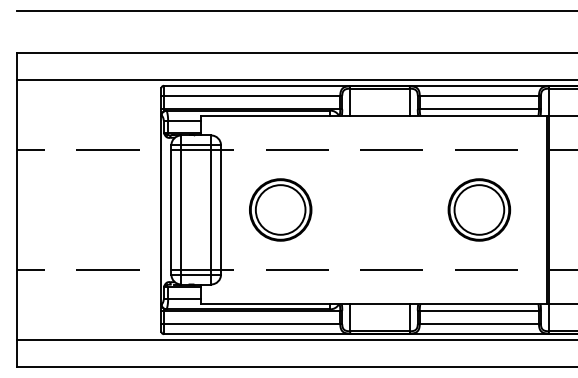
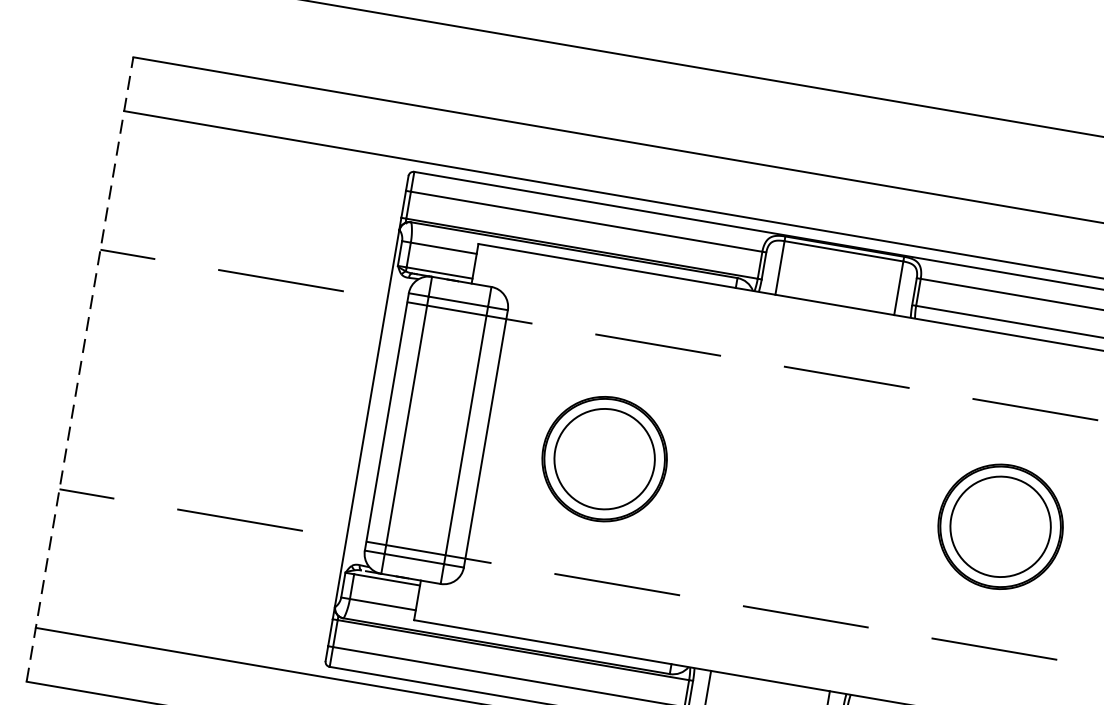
line: (17, 209) -> (80, 368), solid -> dashed

